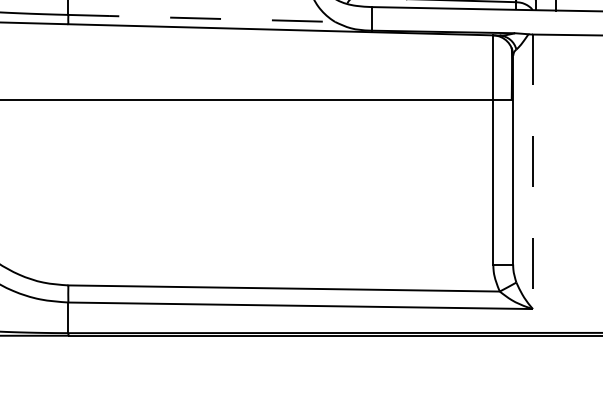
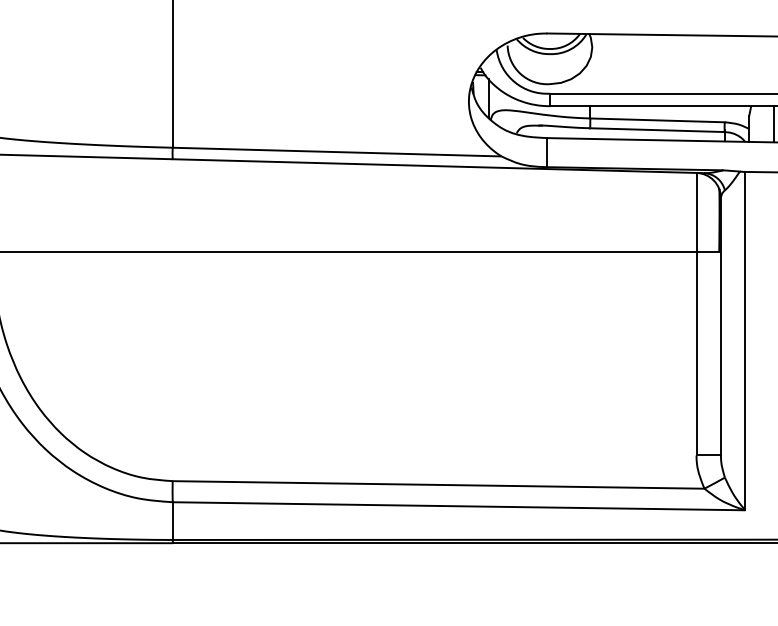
line: (202, 18) -> (337, 152), dashed -> solid
line: (533, 172) -> (745, 341), dashed -> solid

